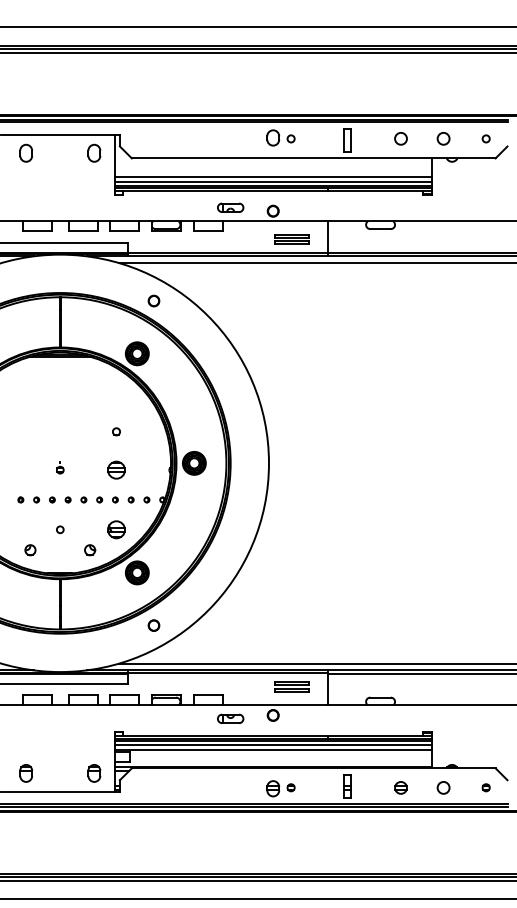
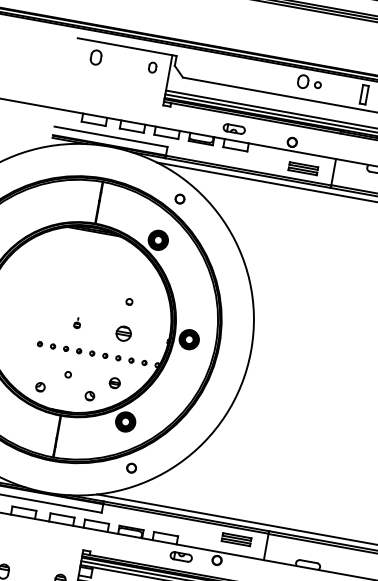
part: (94, 152) -> (152, 67), size x0.7
part: (230, 207) -> (234, 128), moved
part: (116, 529) -> (114, 382), size x0.7

